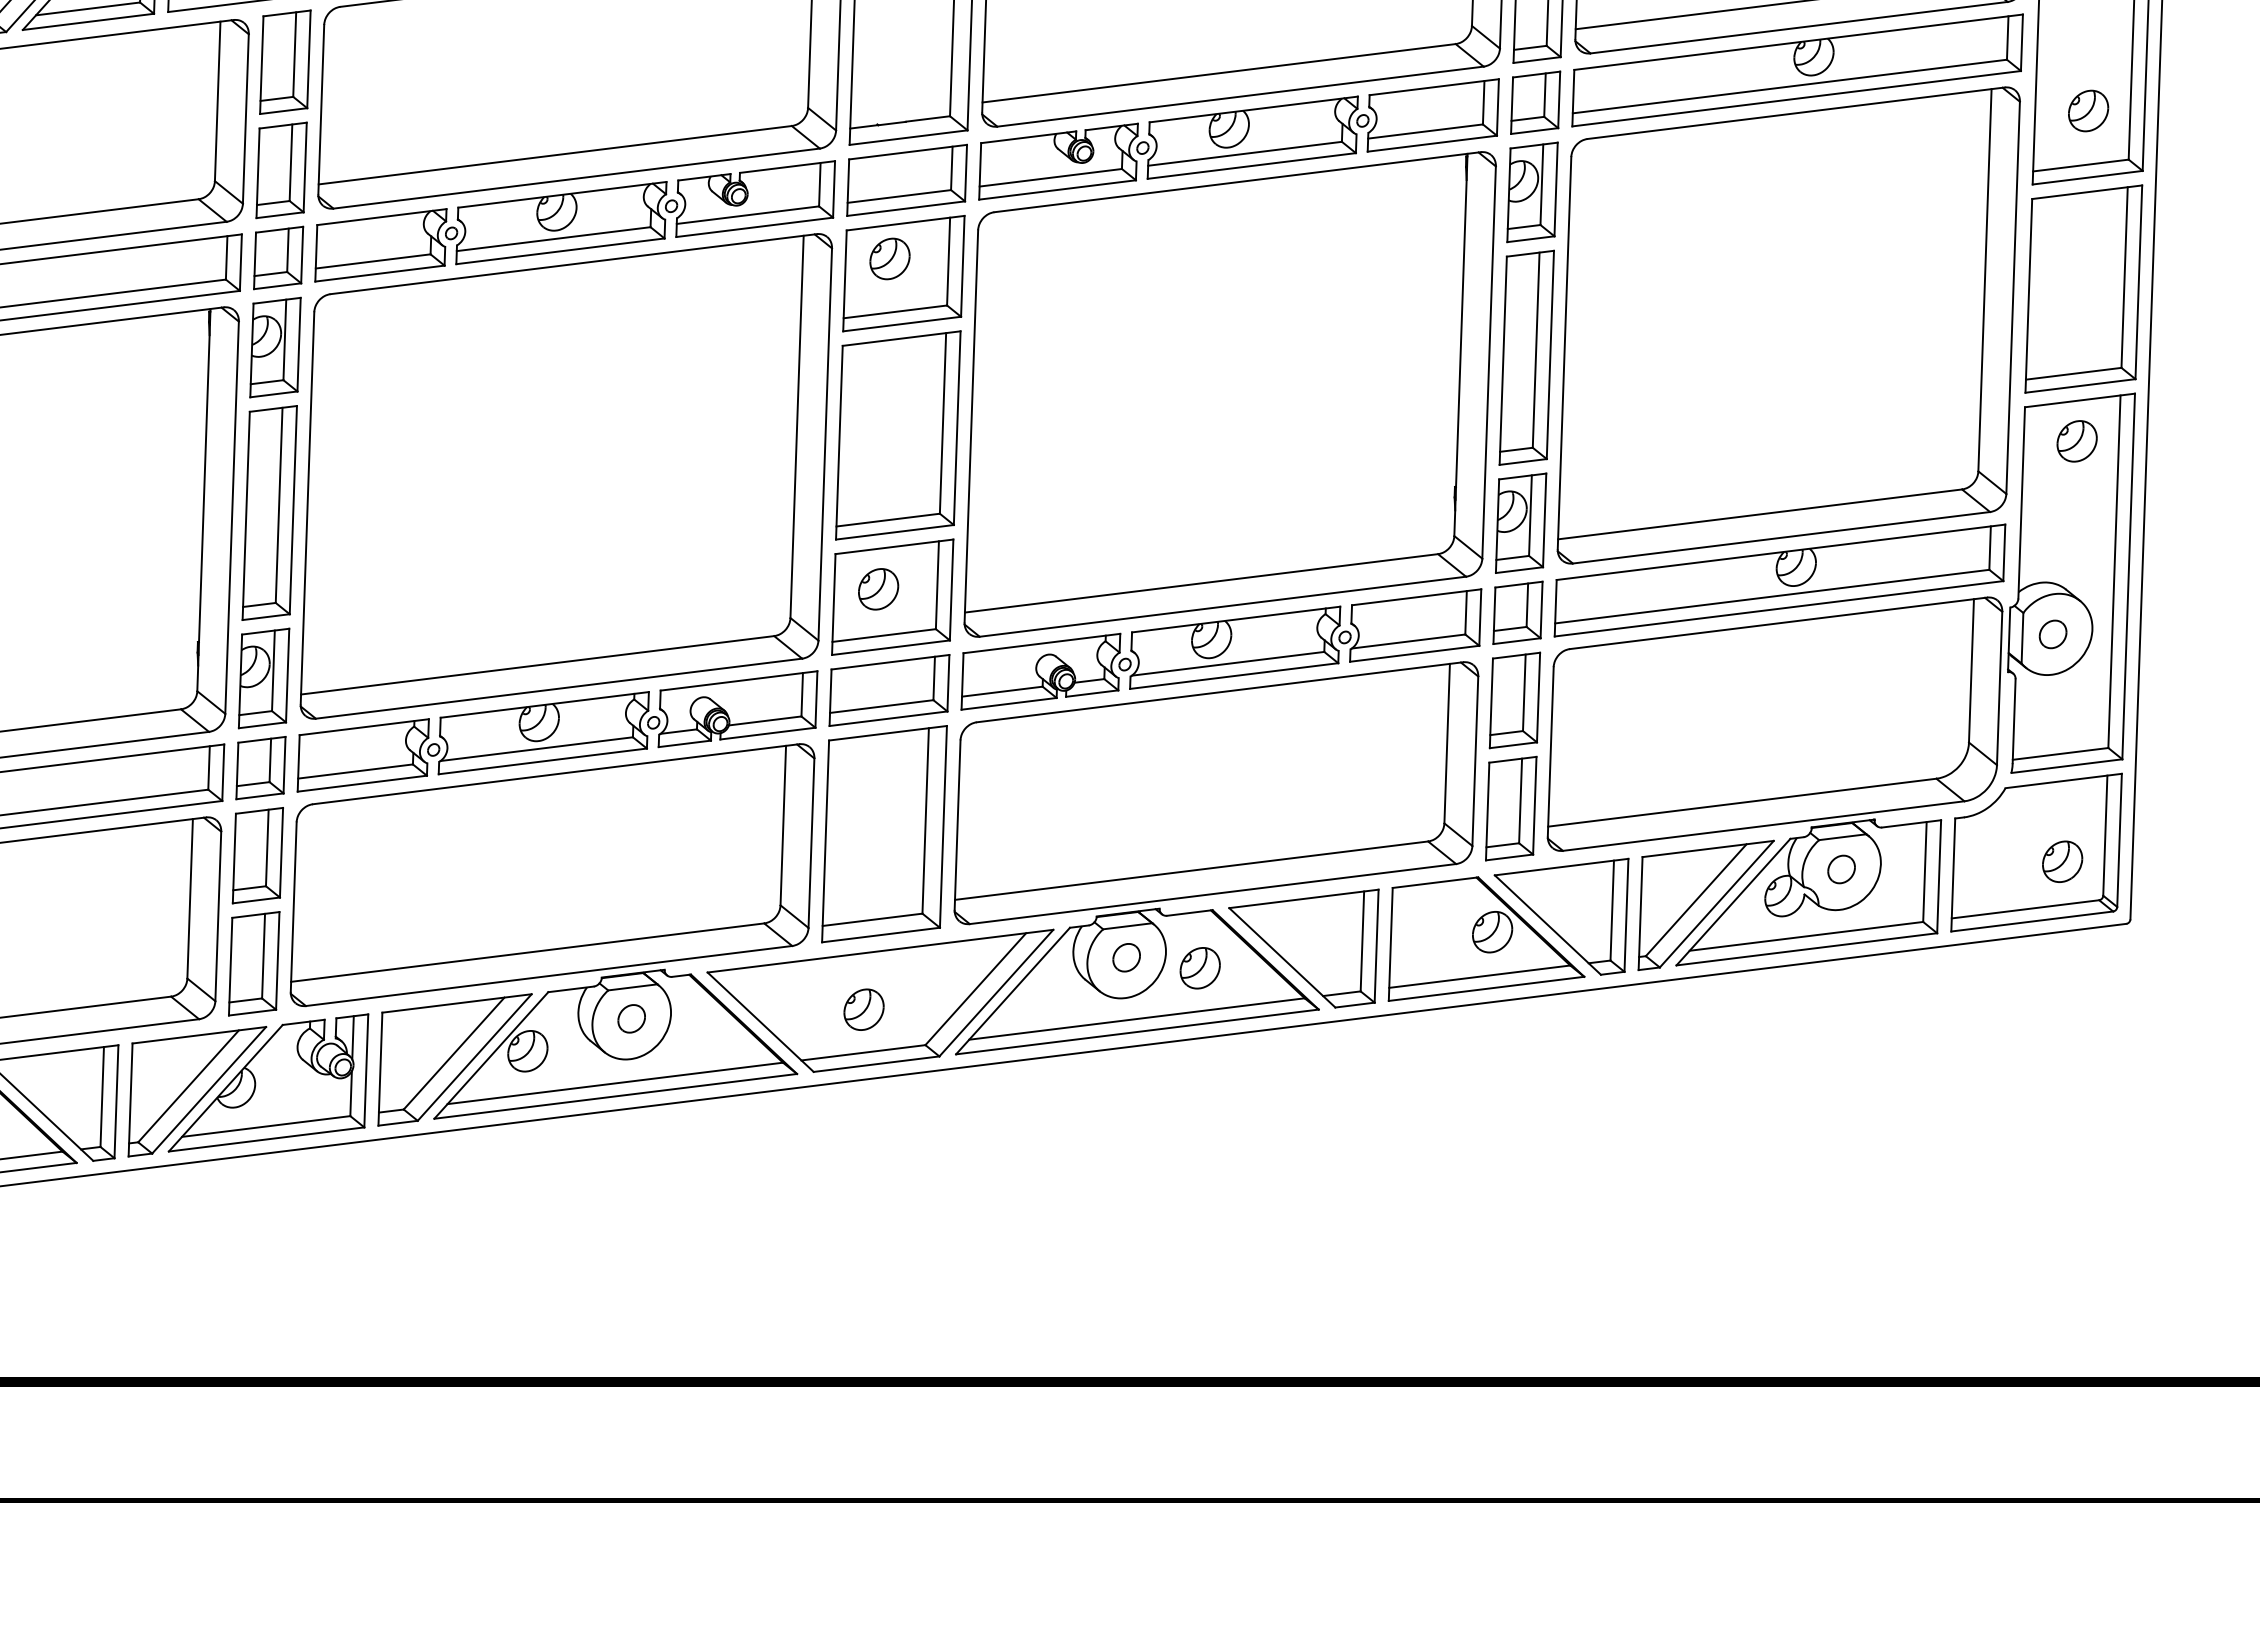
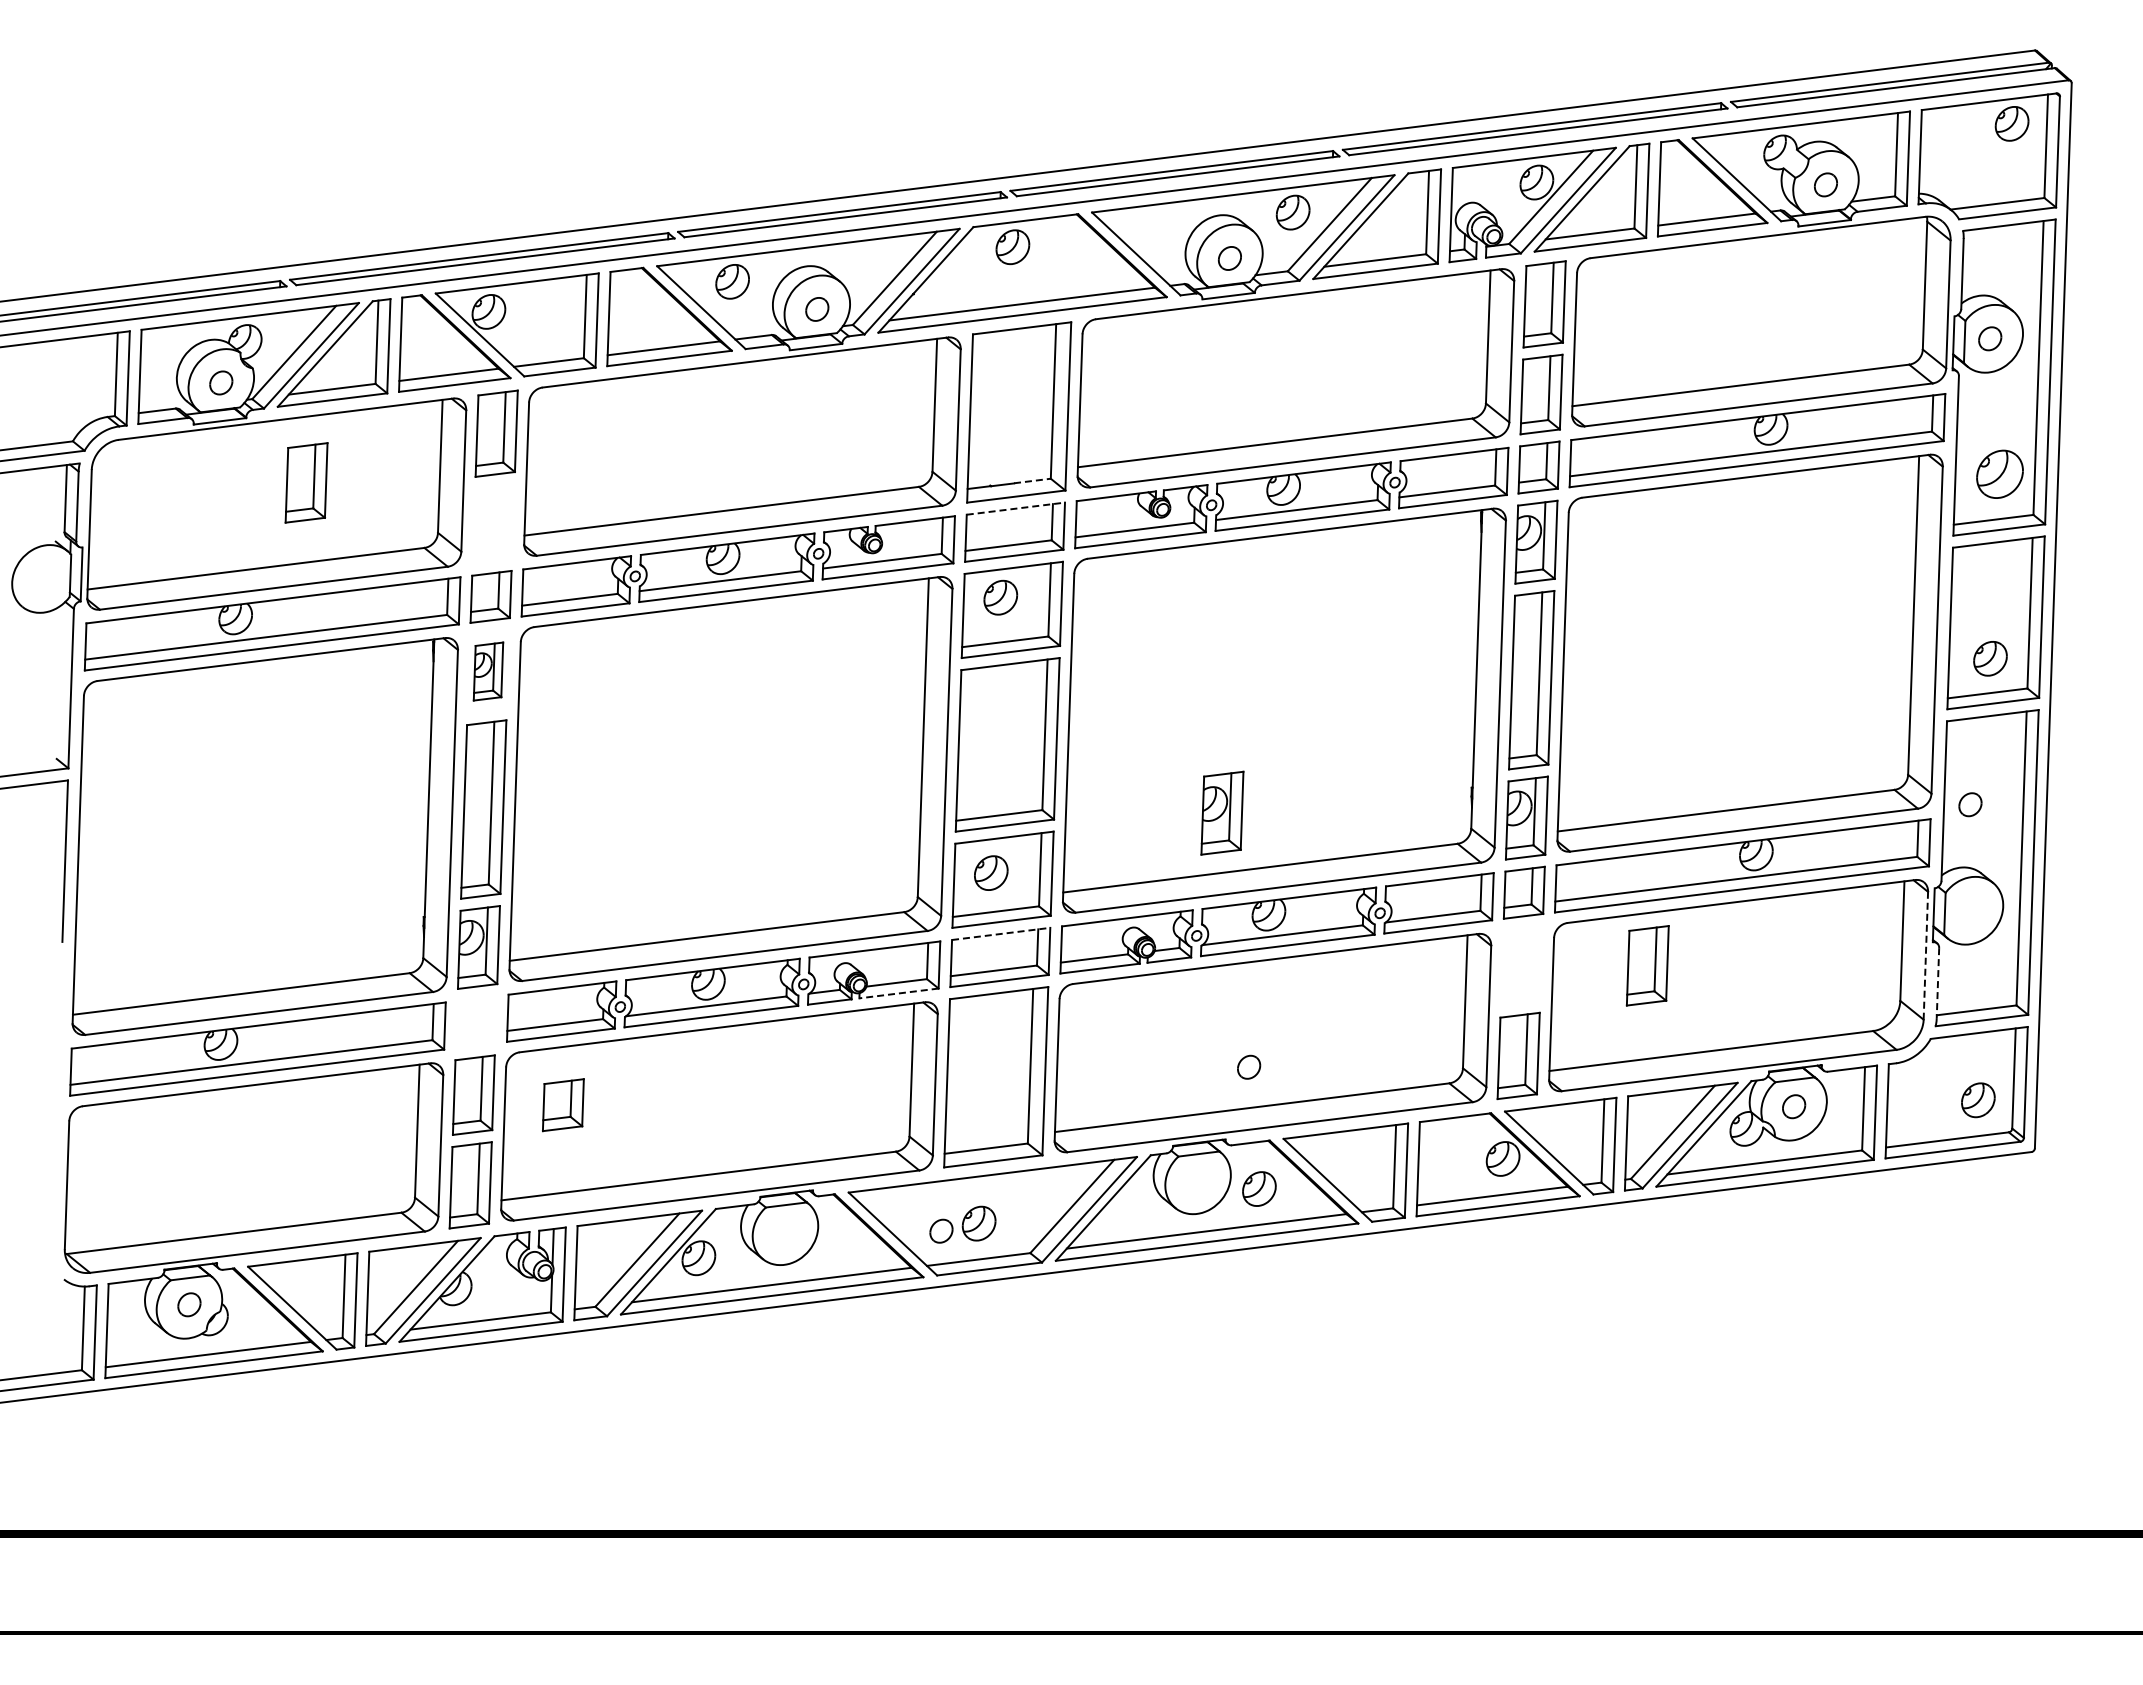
part: (2087, 111) -> (1999, 474), size x1.4
line: (928, 119) -> (1032, 481), solid -> dashed
line: (908, 151) -> (1016, 508), solid -> dashed
part: (281, 169) -> (306, 482), moved
part: (275, 347) -> (488, 671), size x0.7
part: (2077, 441) -> (1990, 658), moved
part: (1155, 516) -> (1222, 812), added
part: (2053, 634) -> (1970, 804), moved
line: (890, 661) -> (1001, 933), solid -> dashed
line: (1999, 688) -> (1925, 955), solid -> dashed
part: (1514, 700) -> (1647, 965), moved
line: (2013, 721) -> (1937, 983), solid -> dashed
line: (768, 733) -> (899, 993), solid -> dashed
part: (261, 768) -> (563, 1105), moved
part: (1127, 956) -> (1249, 1066), moved
part: (631, 1017) -> (941, 1230), moved

